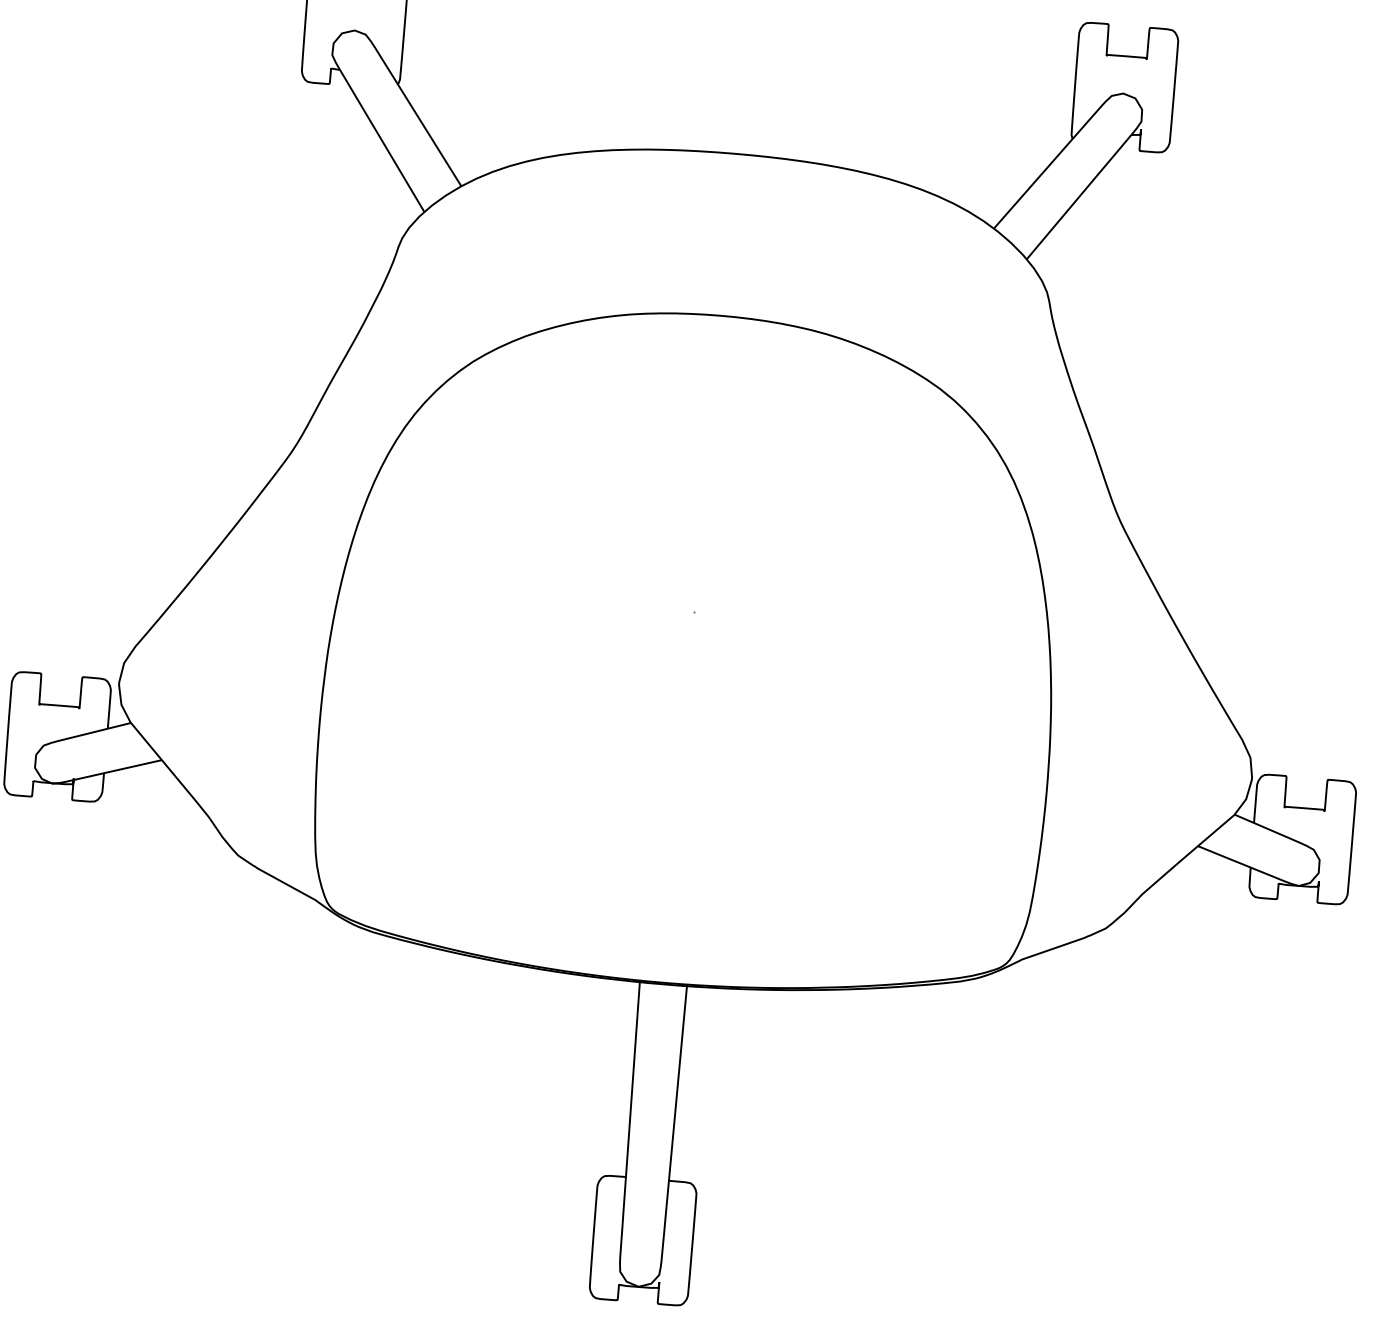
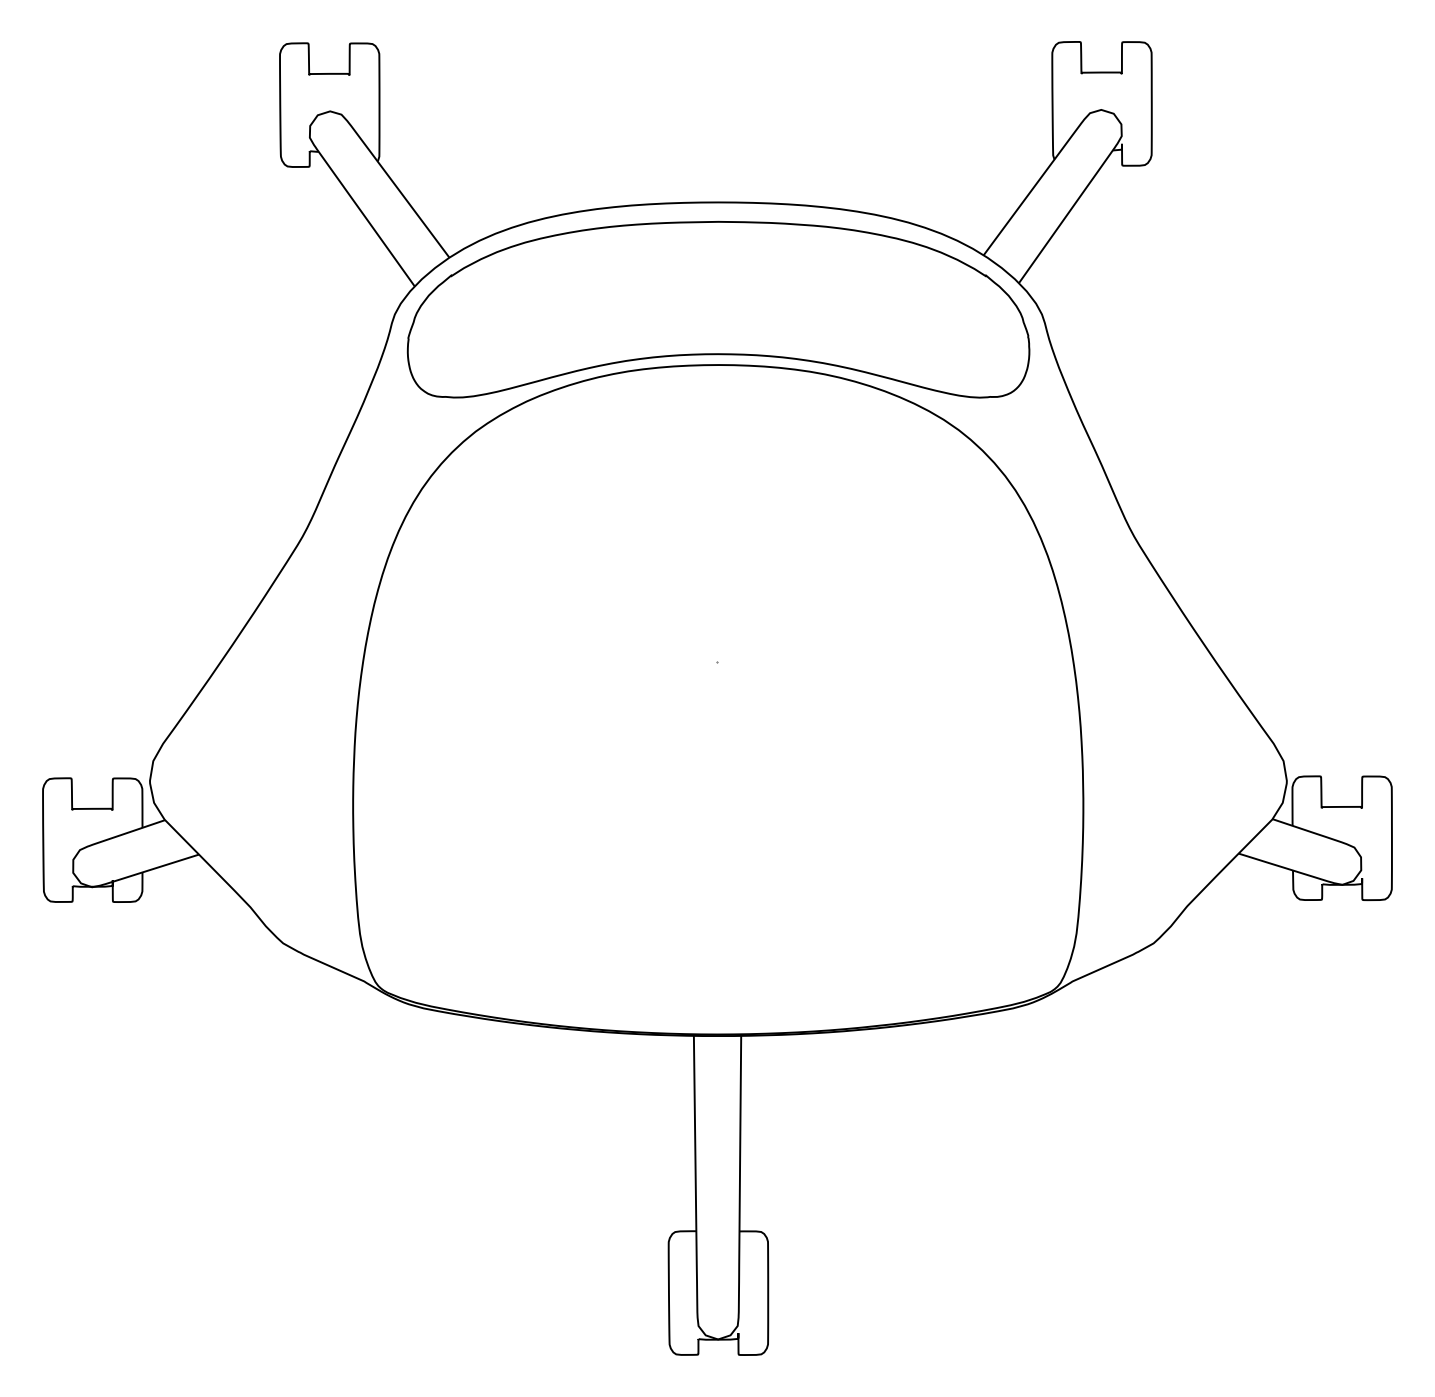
part: (725, 260) -> (718, 309), added

